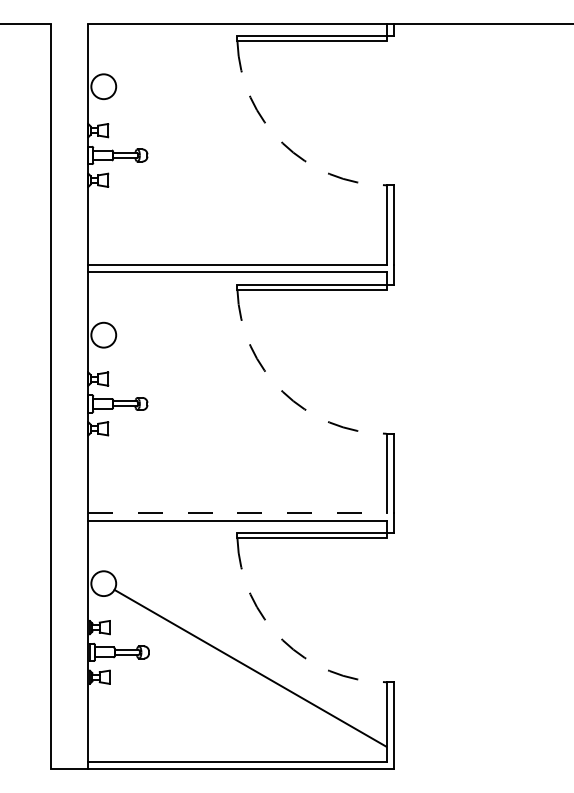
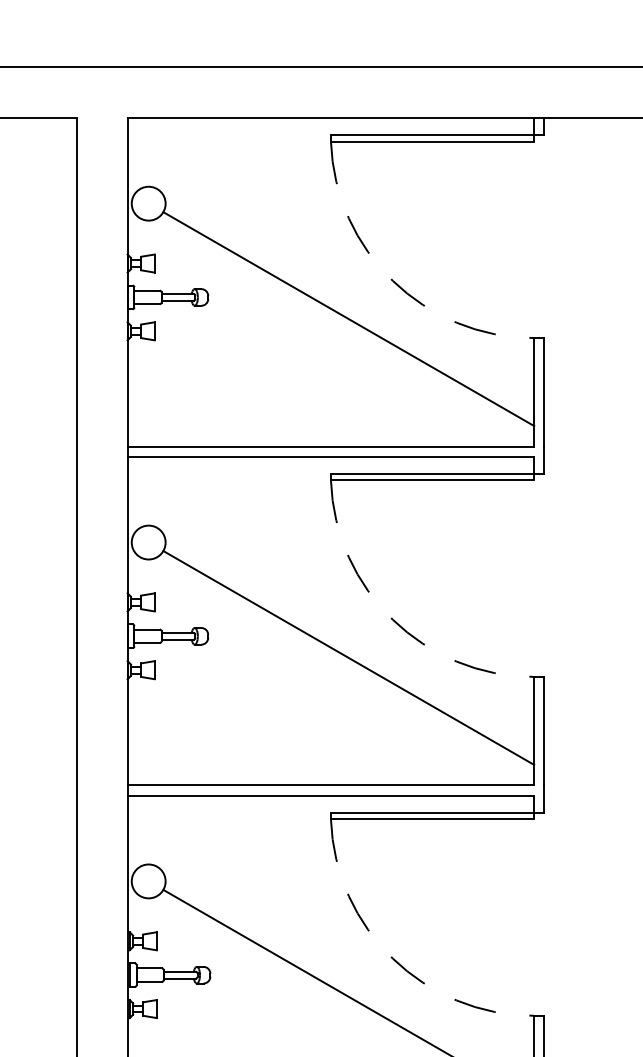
line: (250, 170) -> (348, 317), added
line: (250, 419) -> (348, 657), added
line: (237, 513) -> (331, 785), dashed -> solid

